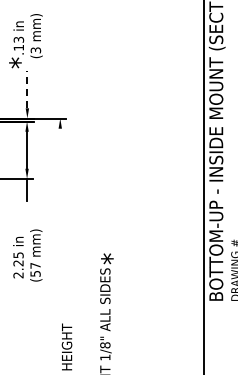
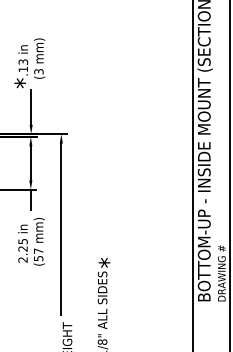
line: (27, 89) -> (31, 107), dashed -> solid
line: (60, 221) -> (61, 228), added
text: (27, 255) -> (31, 241), moved

